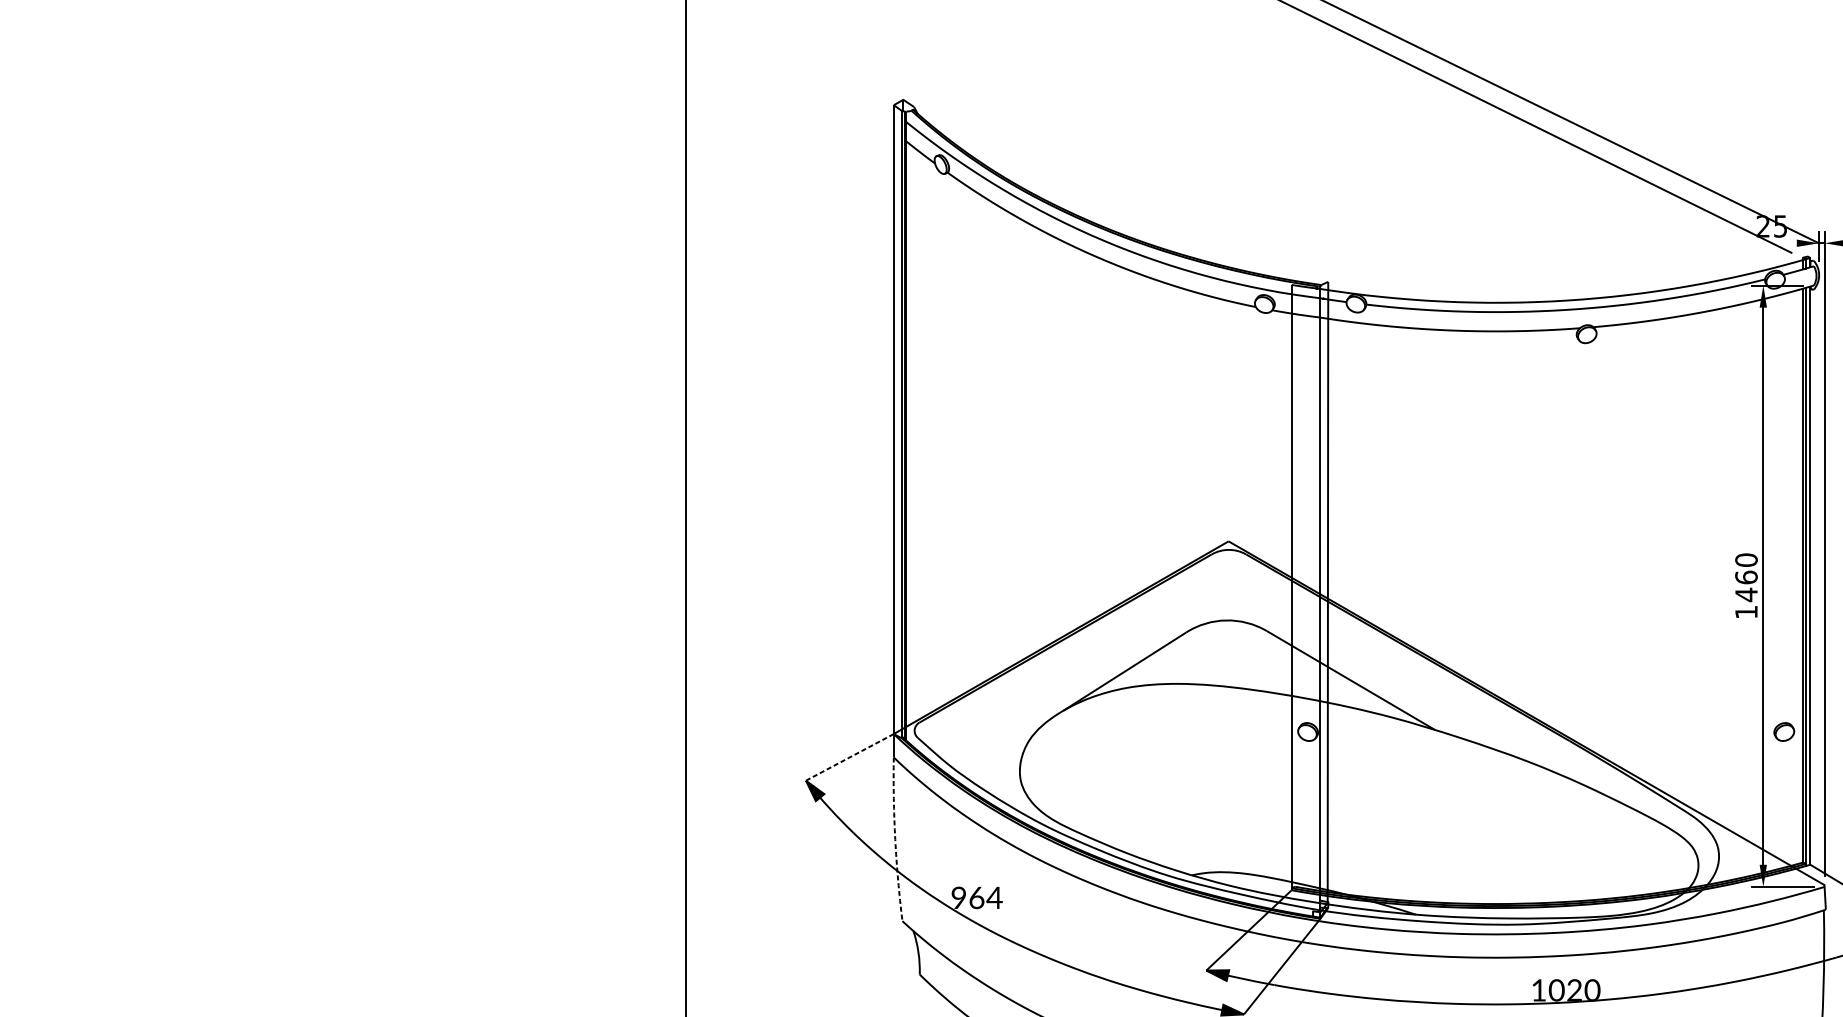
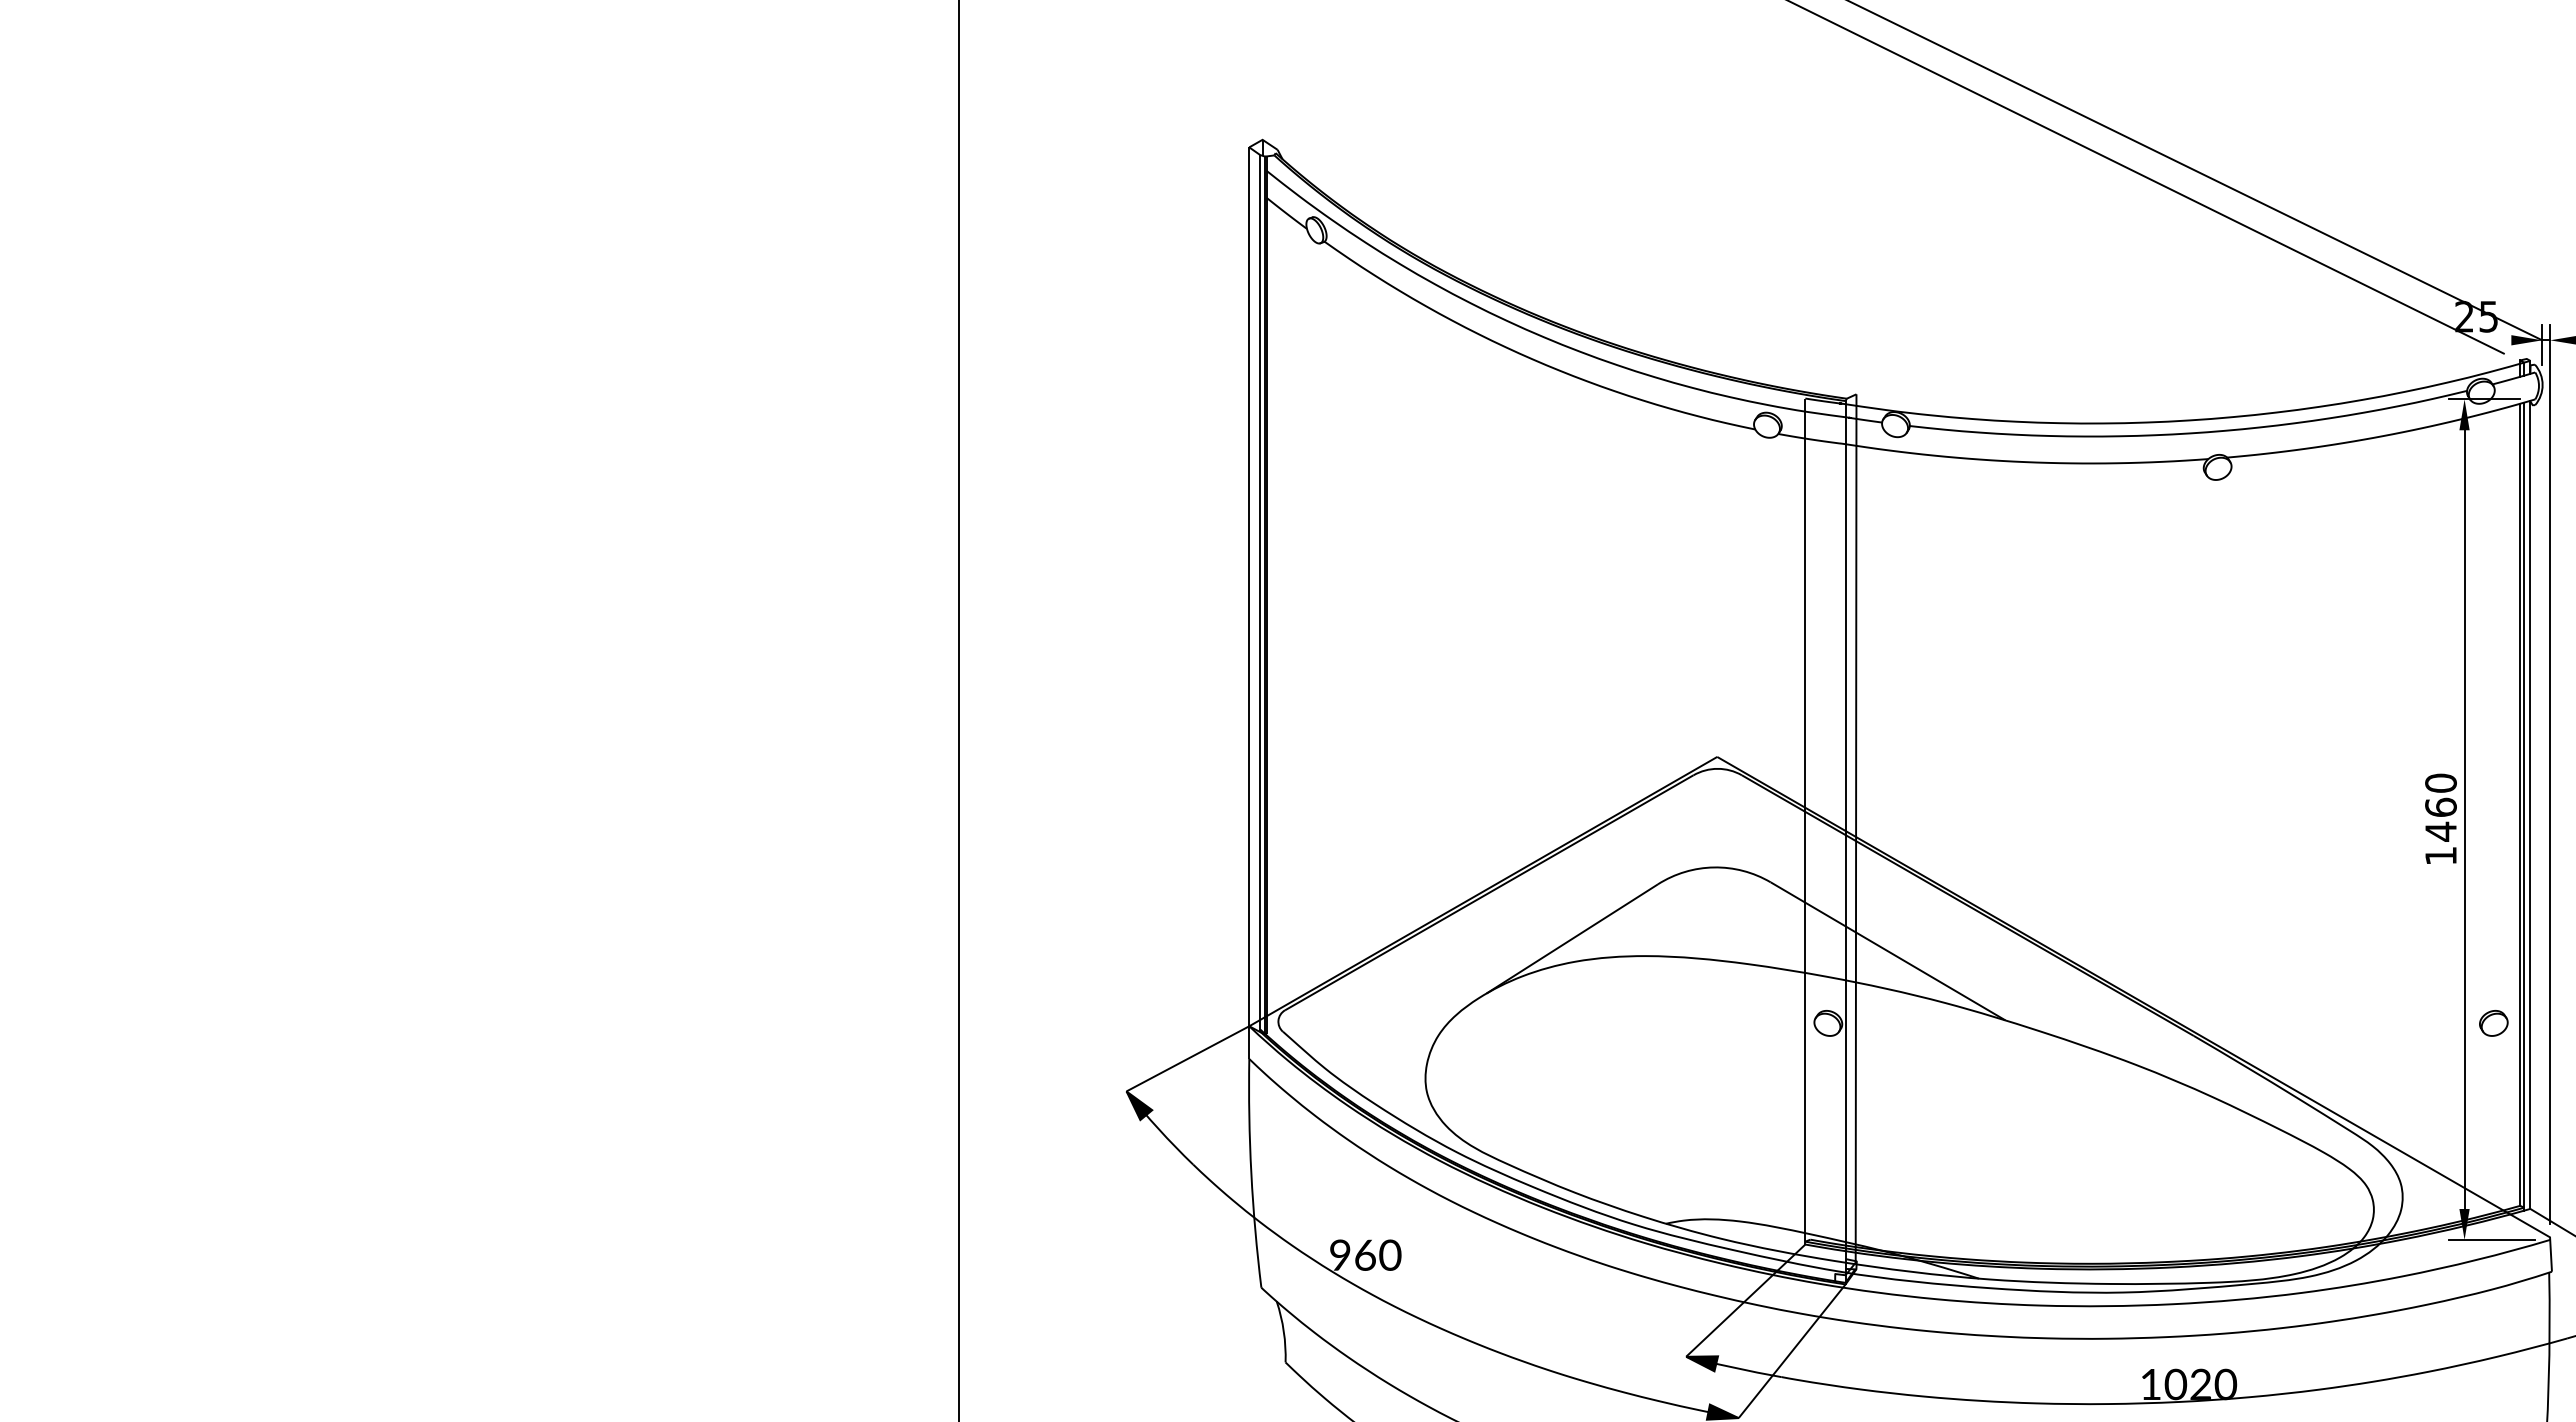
line: (849, 757) -> (1187, 1059), dashed -> solid
arc: (895, 839) -> (1251, 1173), dashed -> solid
text: (994, 897) -> (1389, 1254), 964 -> 960

